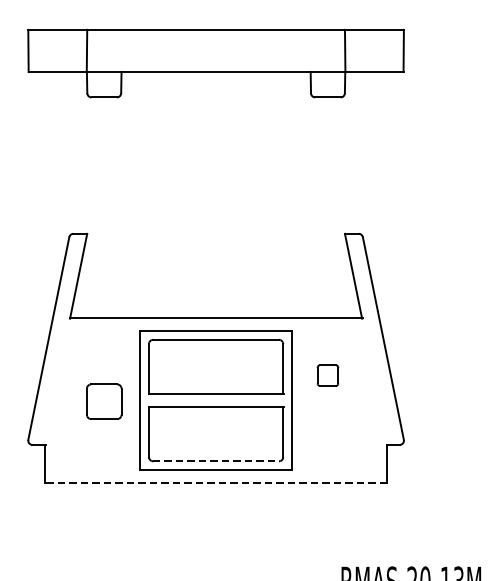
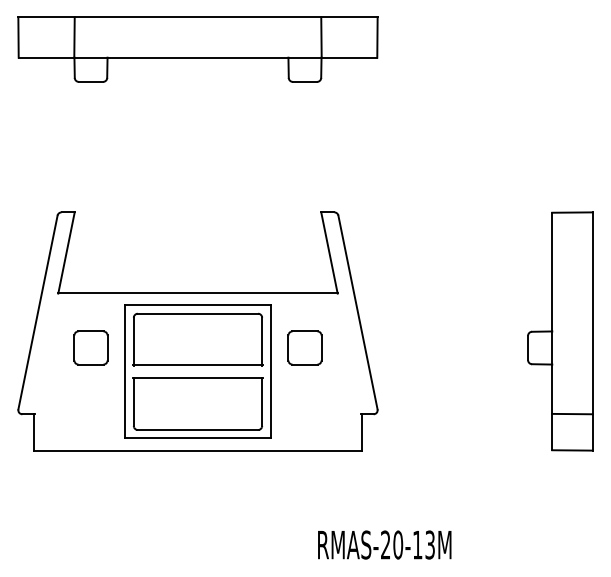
part: (327, 375) -> (304, 347), size x1.67
part: (103, 401) -> (90, 347), moved
line: (216, 461) -> (198, 430), dashed -> solid
line: (216, 482) -> (198, 450), dashed -> solid

